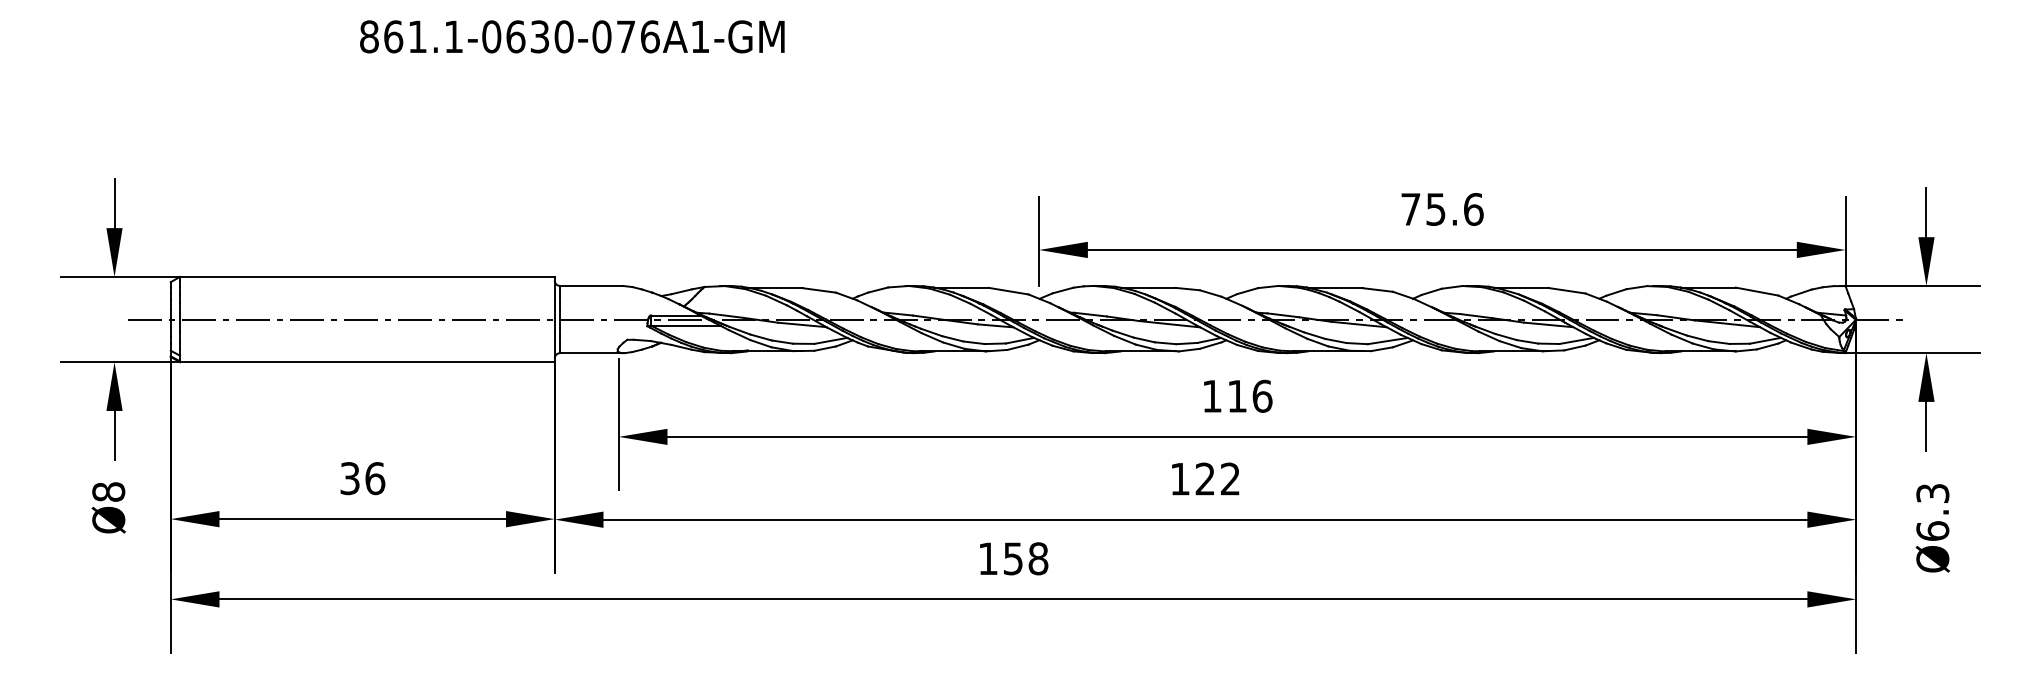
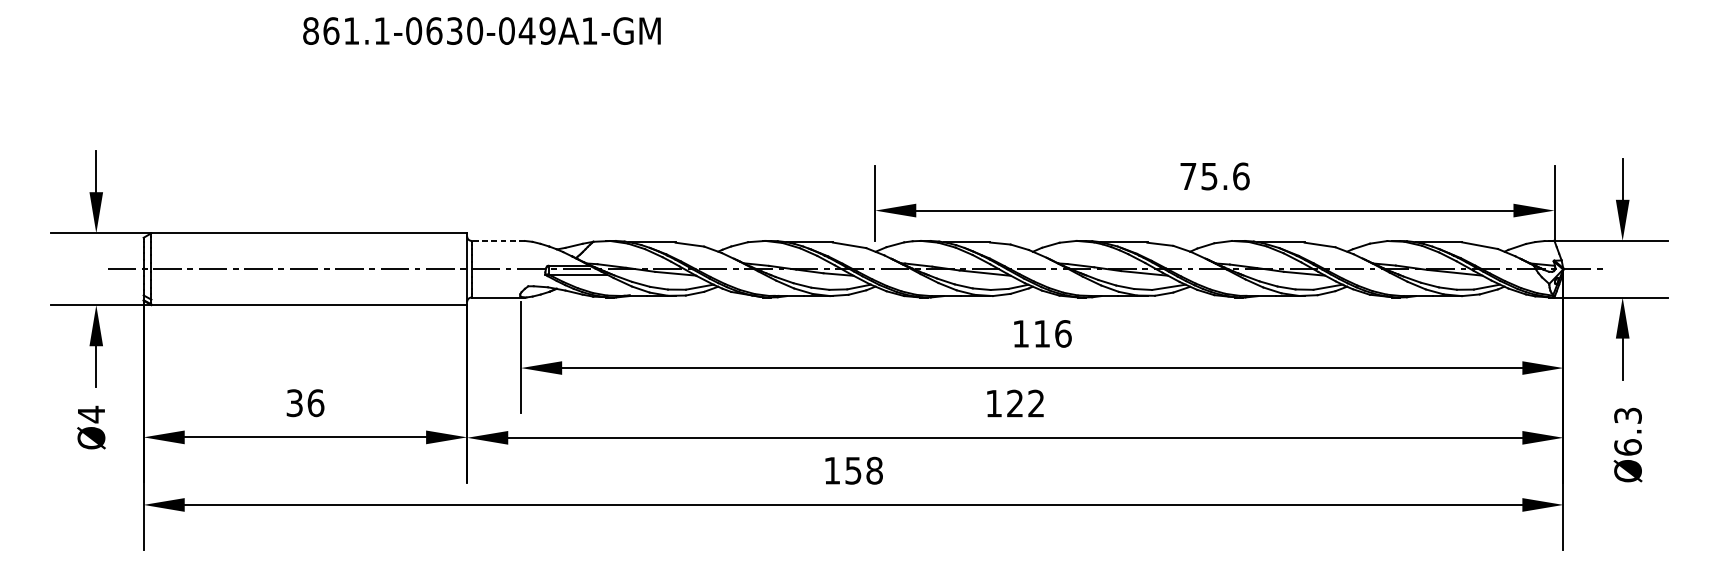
text: (637, 36) -> (536, 30), 861.1-0630-076A1-GM -> 861.1-0630-049A1-GM
line: (591, 285) -> (498, 240), solid -> dashed
text: (108, 491) -> (91, 414), Ø8 -> Ø4

